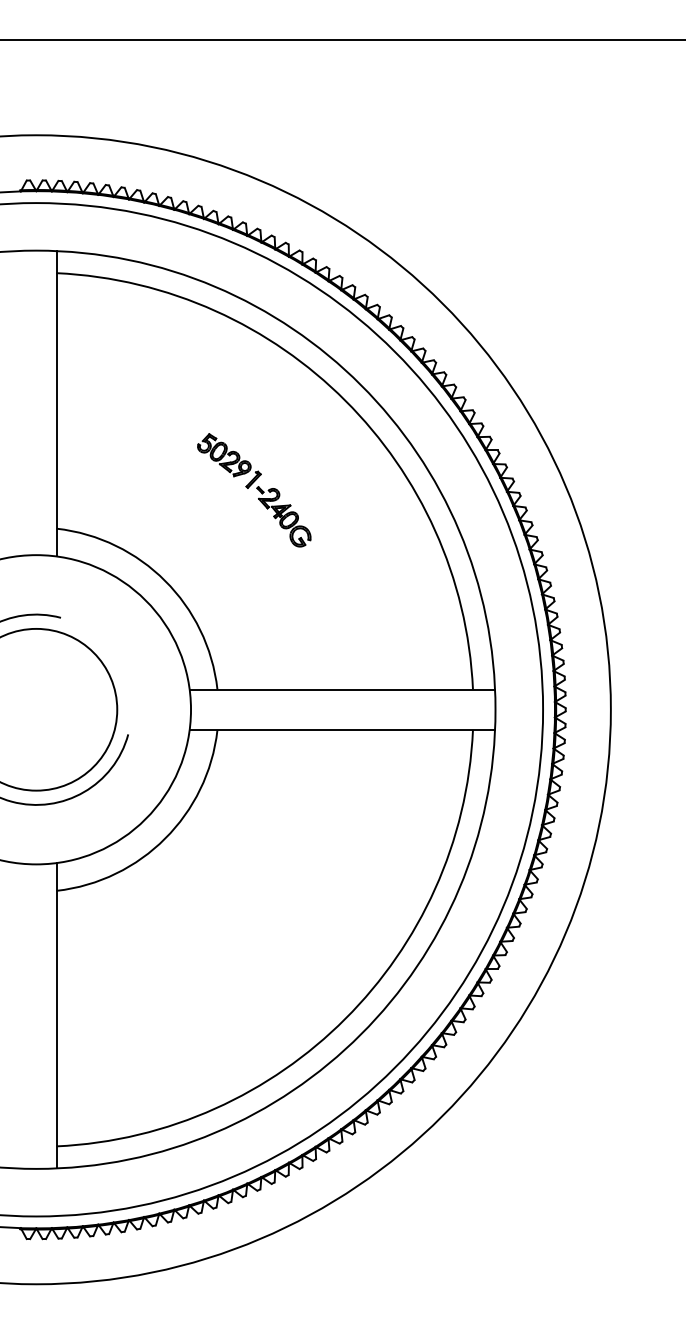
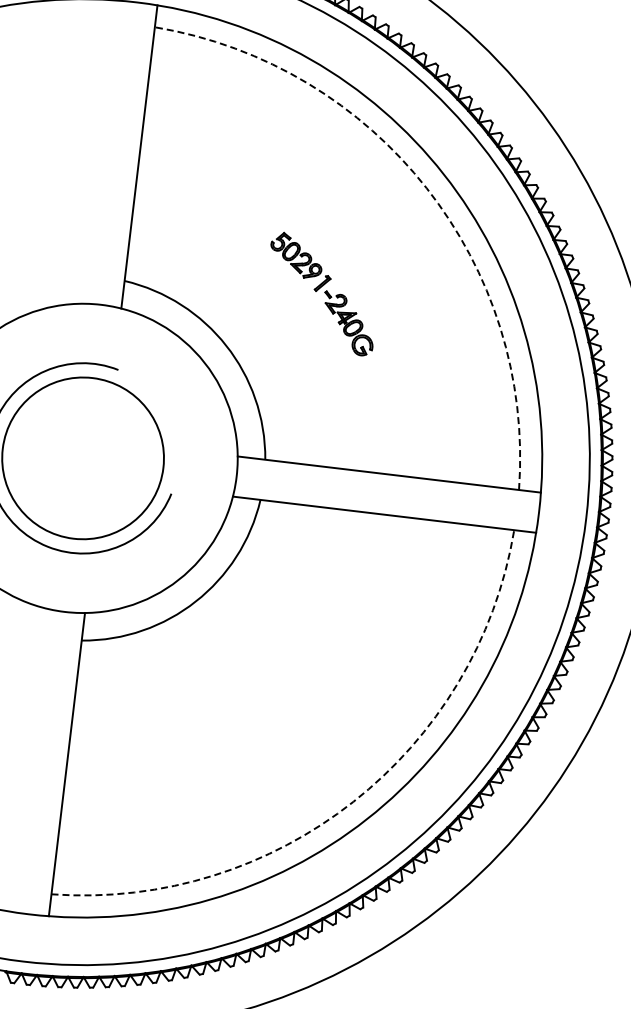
arc: (345, 400) -> (426, 187), solid -> dashed
part: (254, 490) -> (322, 294), moved
arc: (345, 1018) -> (353, 801), solid -> dashed

